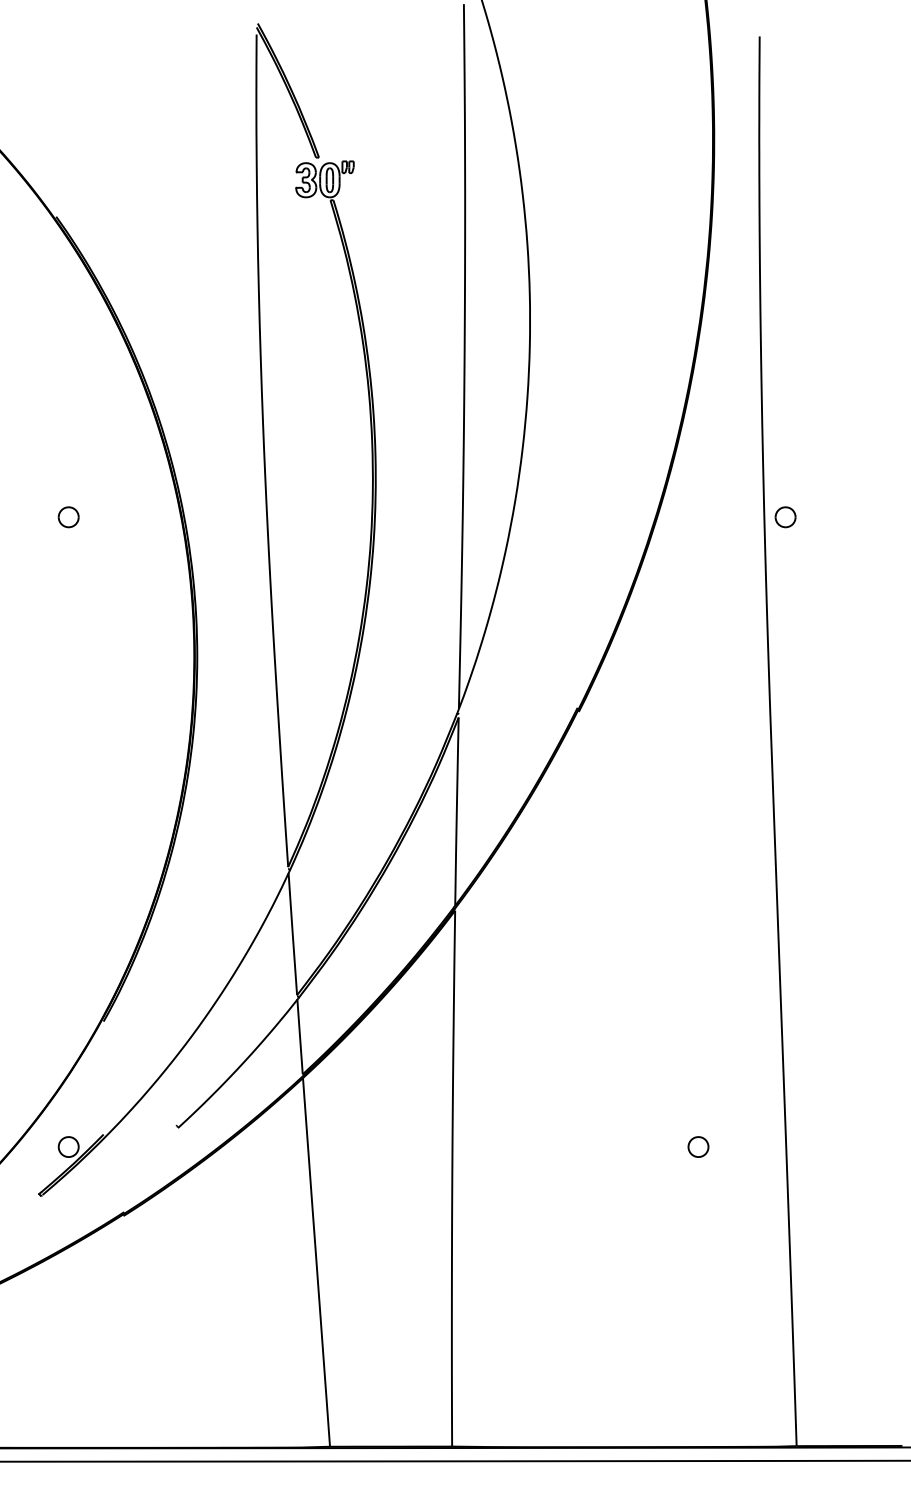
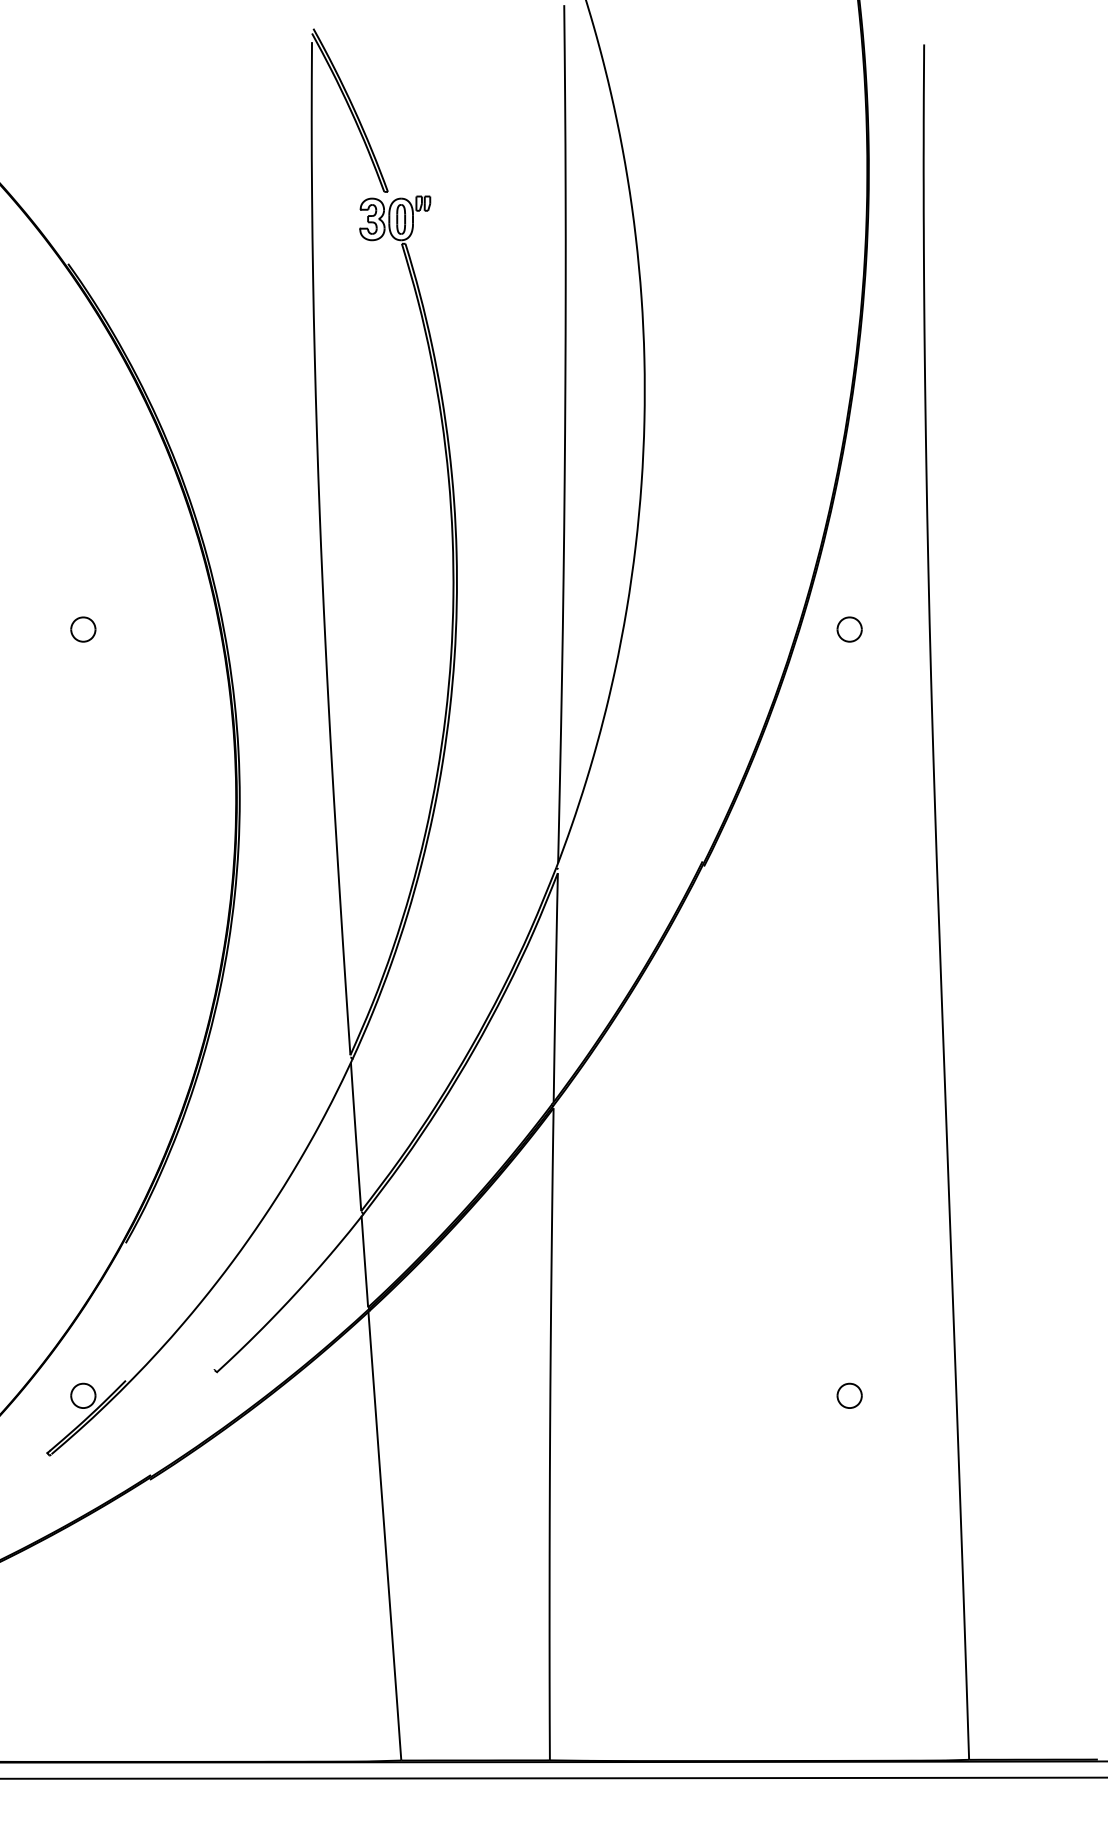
part: (785, 517) -> (849, 629), moved

